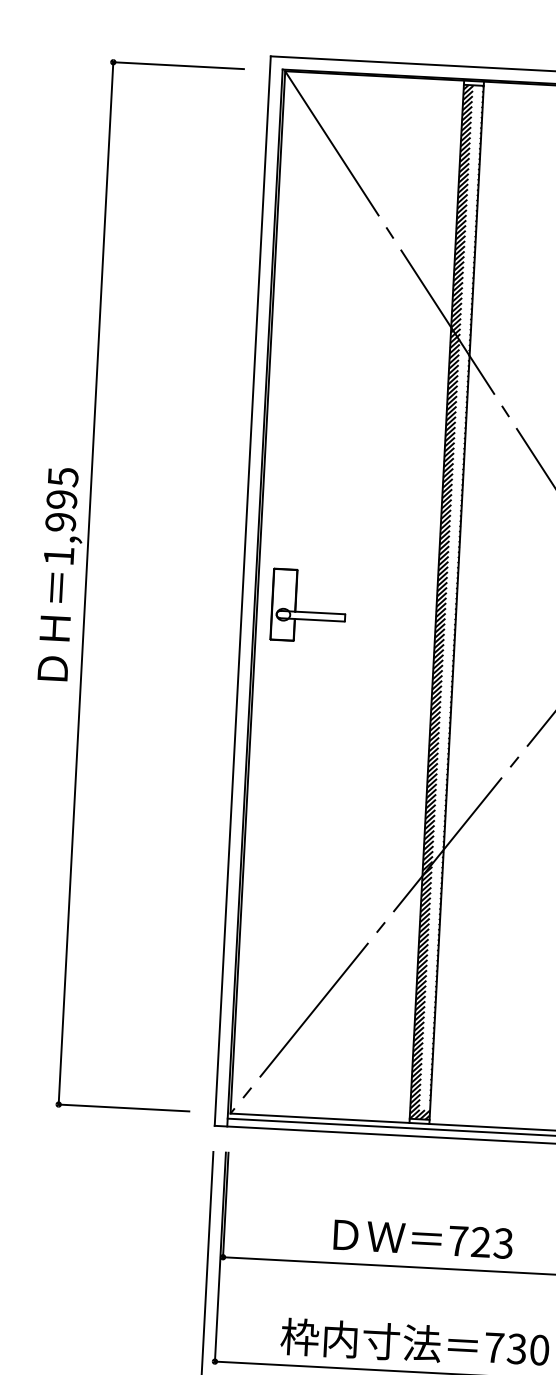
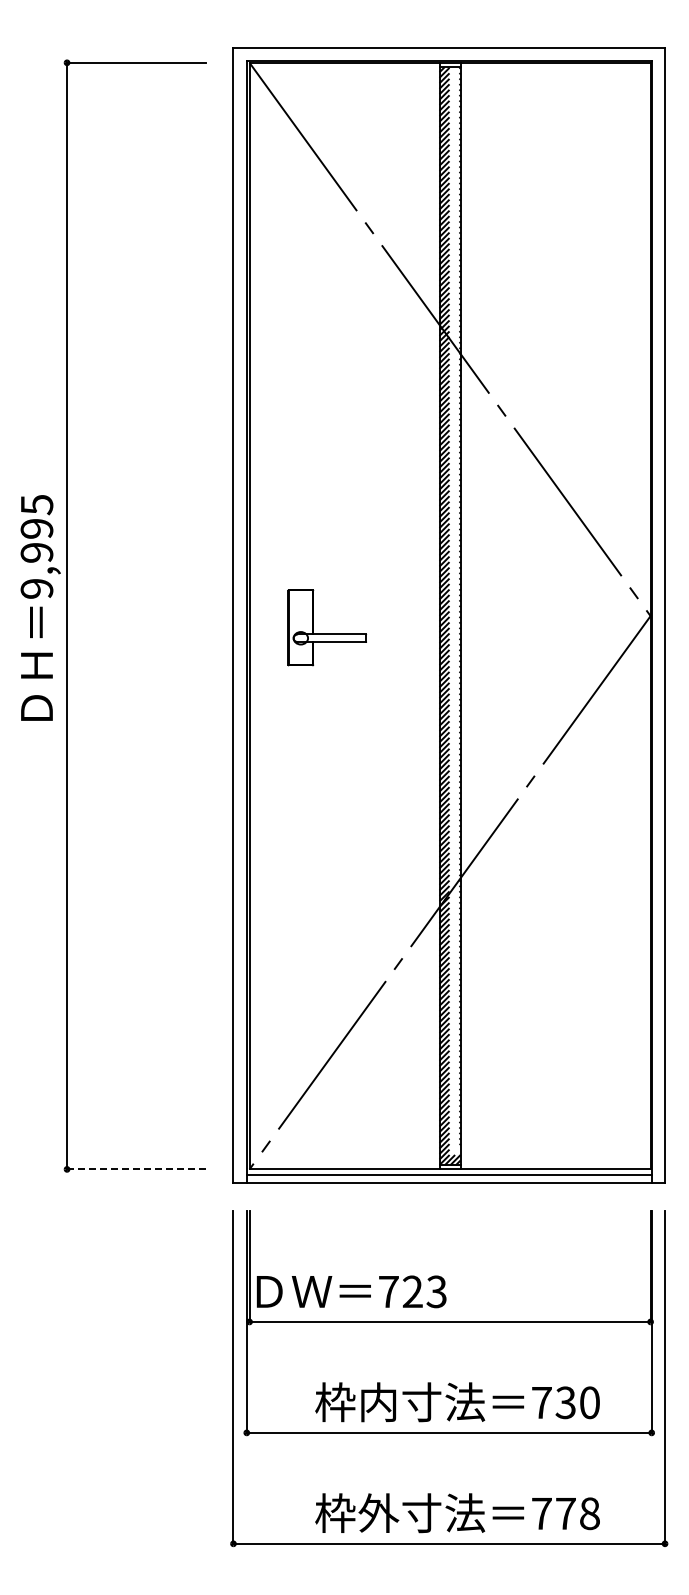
text: (58, 555) -> (36, 588), 1,995 -> 9,995
part: (308, 605) -> (326, 627), moved
line: (124, 1108) -> (136, 1169), solid -> dashed
text: (423, 1238) -> (351, 1291), moved

